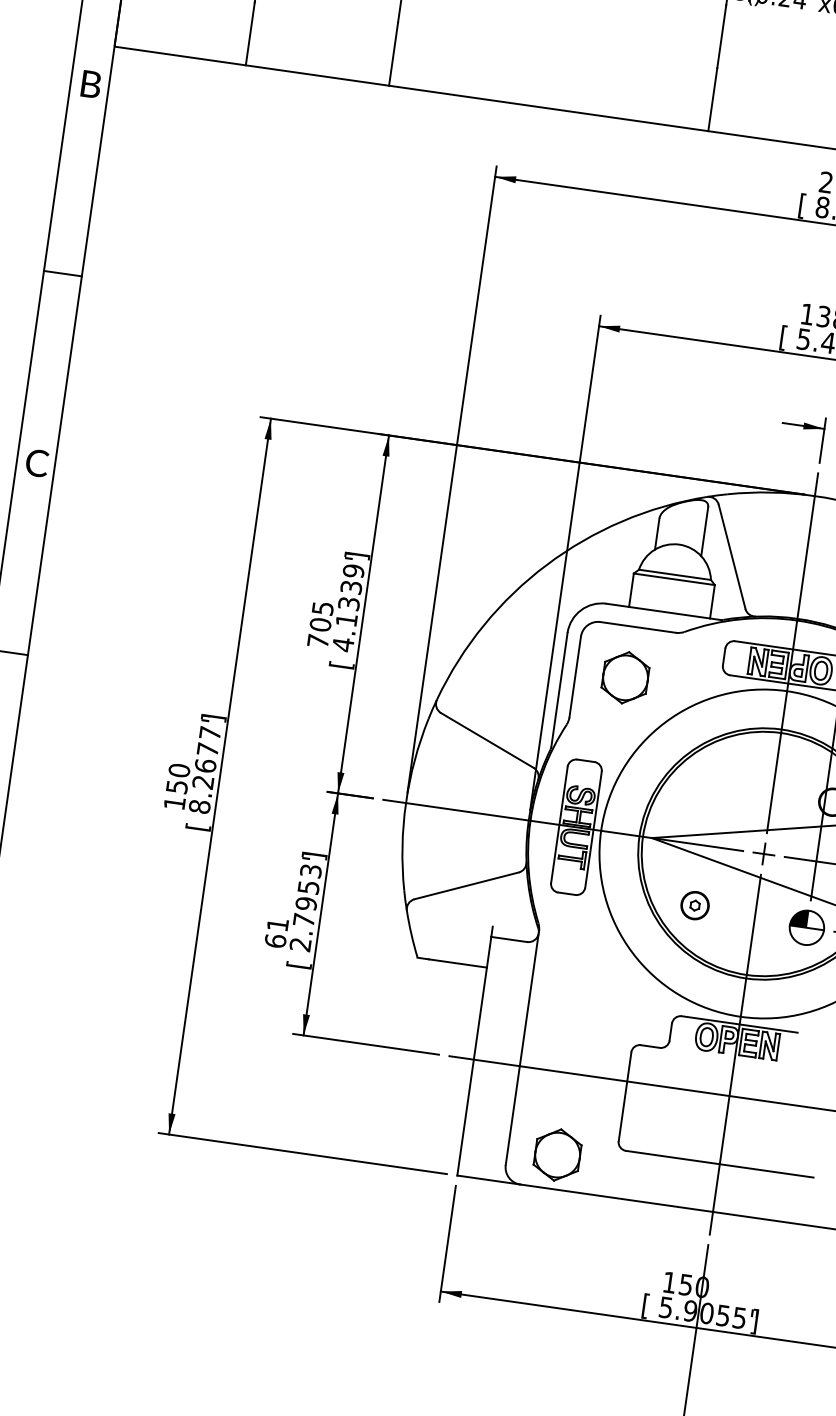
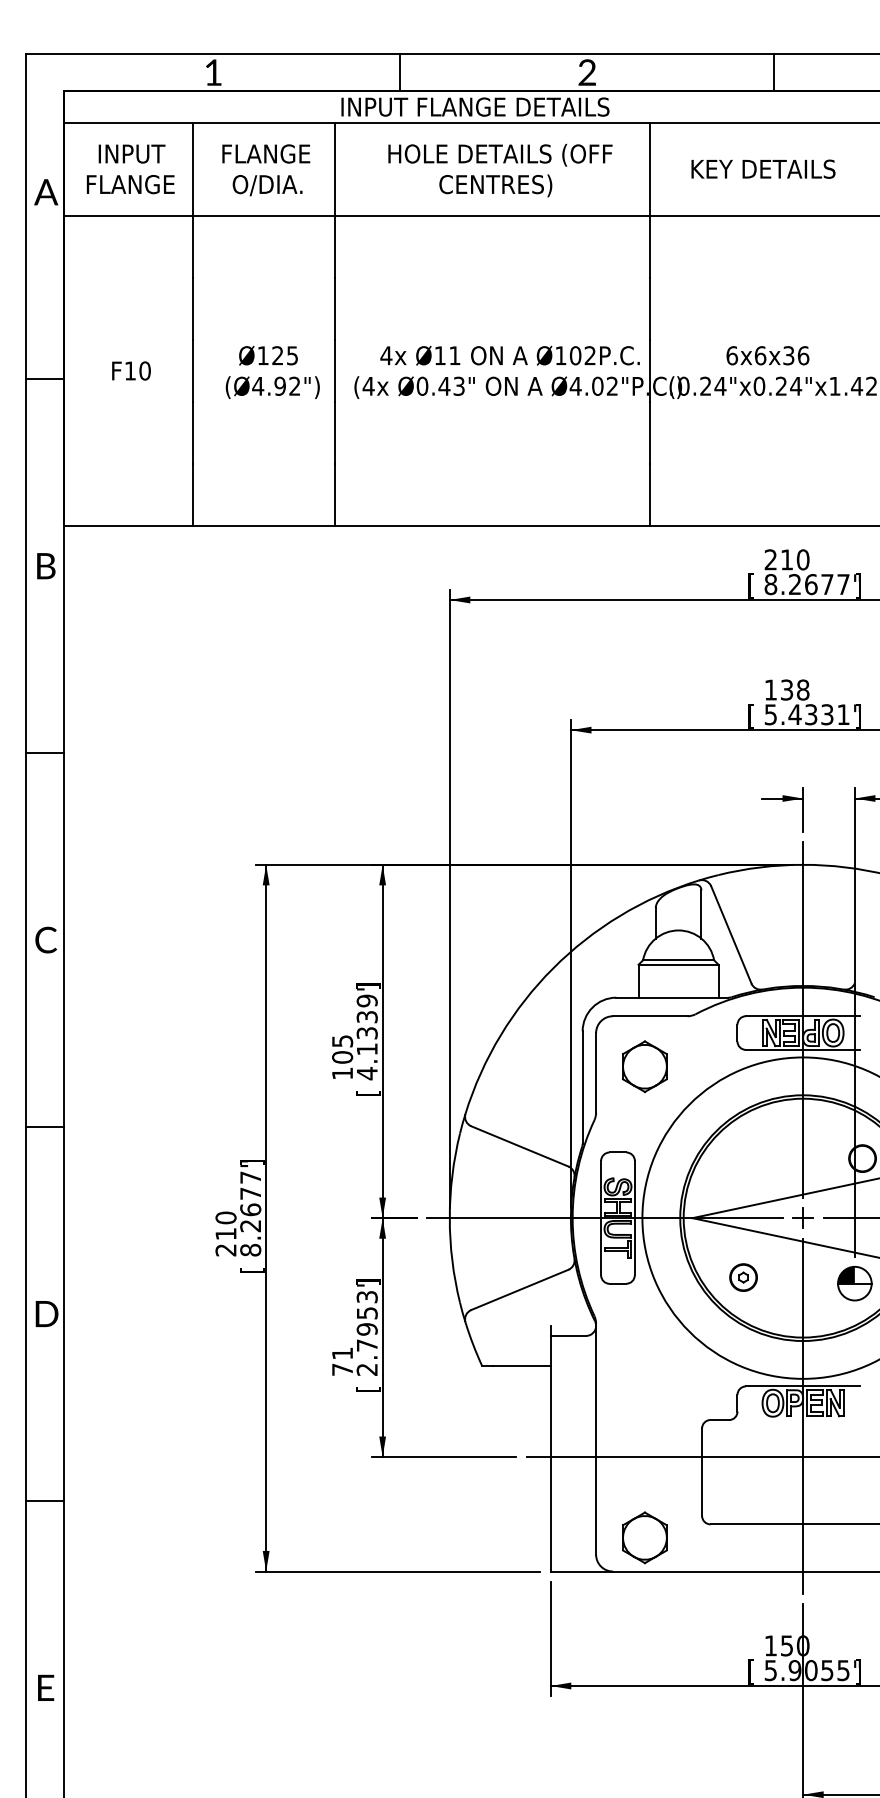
text: (318, 641) -> (342, 1073), 705 -> 105
text: (175, 795) -> (225, 1242), 150 -> 210
text: (275, 940) -> (342, 1369), 61 -> 71

